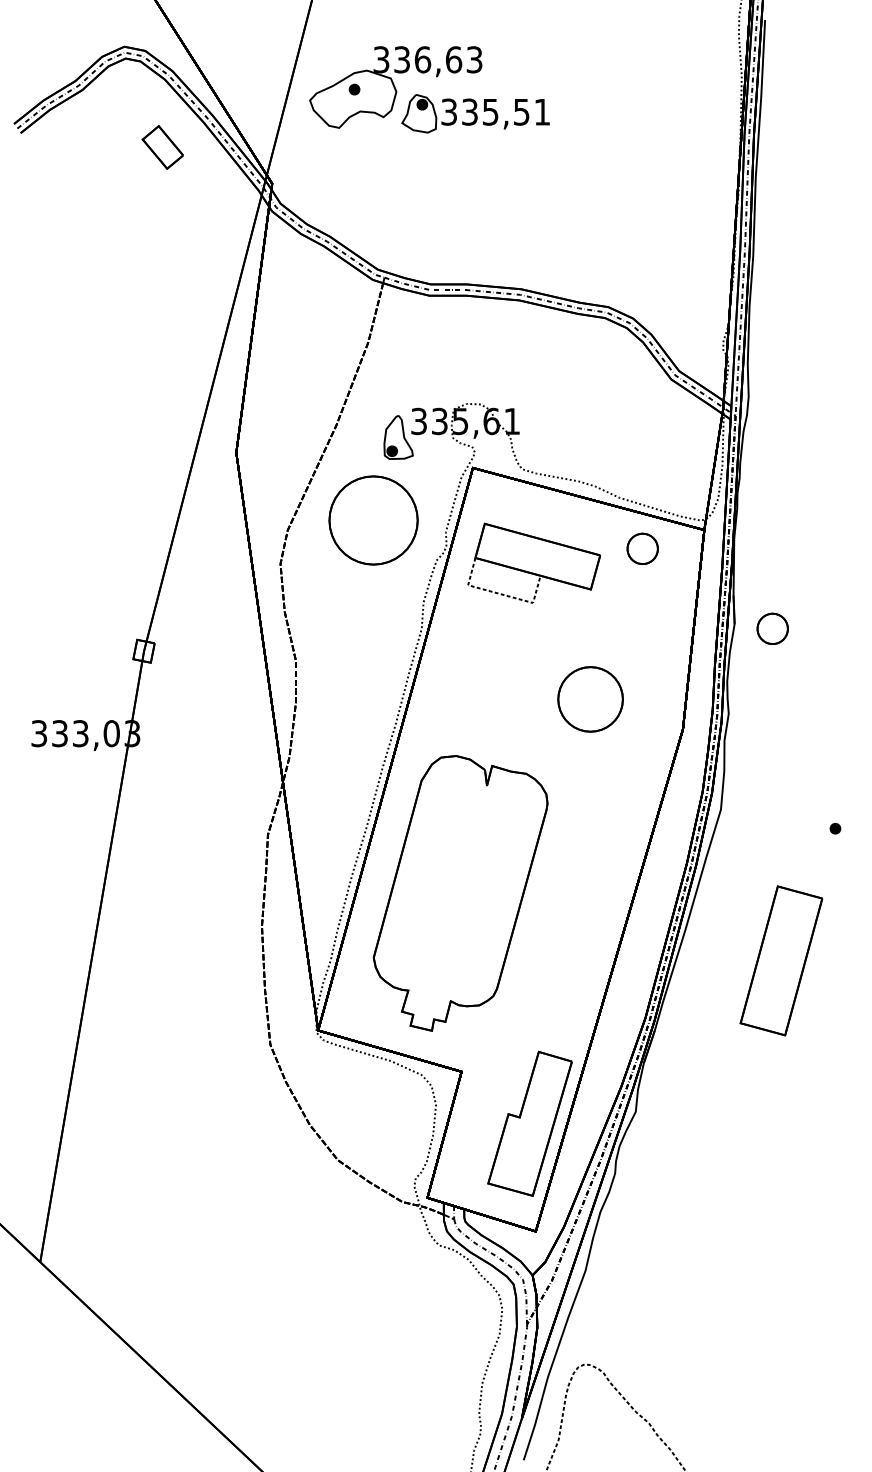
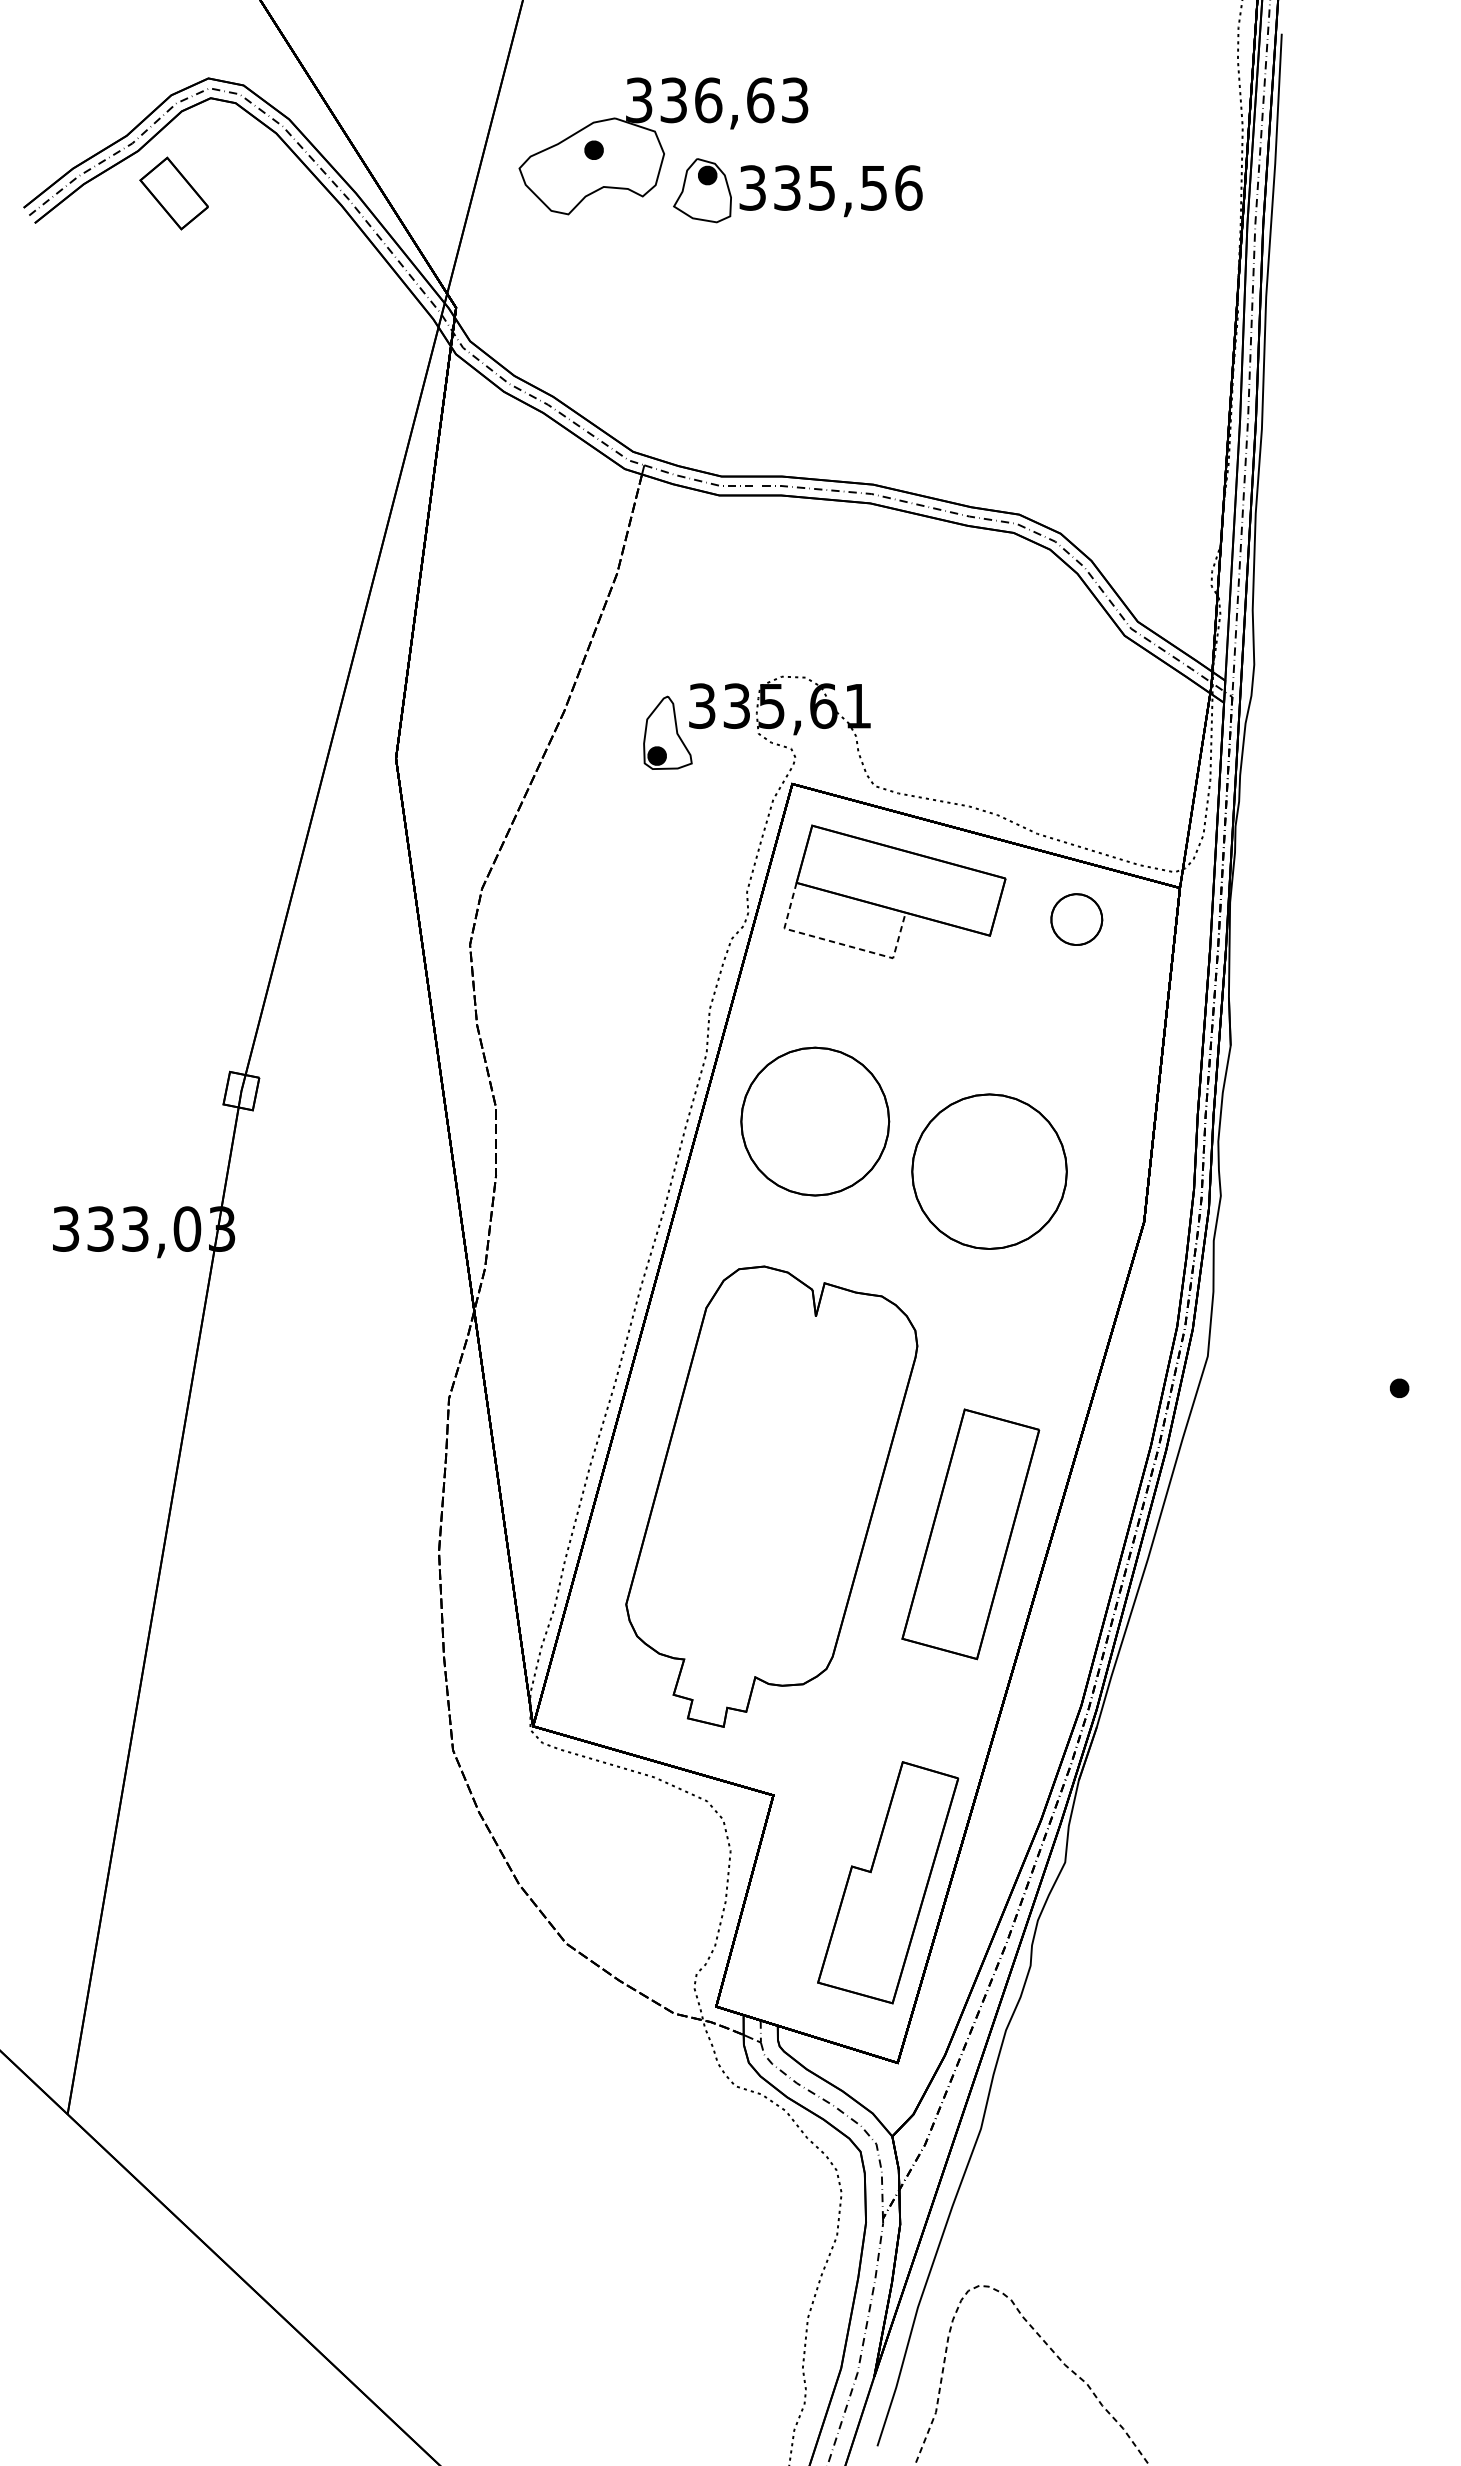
text: (542, 111) -> (908, 186), 335,51 -> 335,56
part: (162, 147) -> (173, 193), moved
part: (373, 520) -> (815, 1121), moved
part: (533, 562) -> (893, 890), moved
part: (772, 628) -> (1294, 1052), removed
part: (590, 699) -> (989, 1171), size x1.43
part: (781, 960) -> (970, 1533), moved

